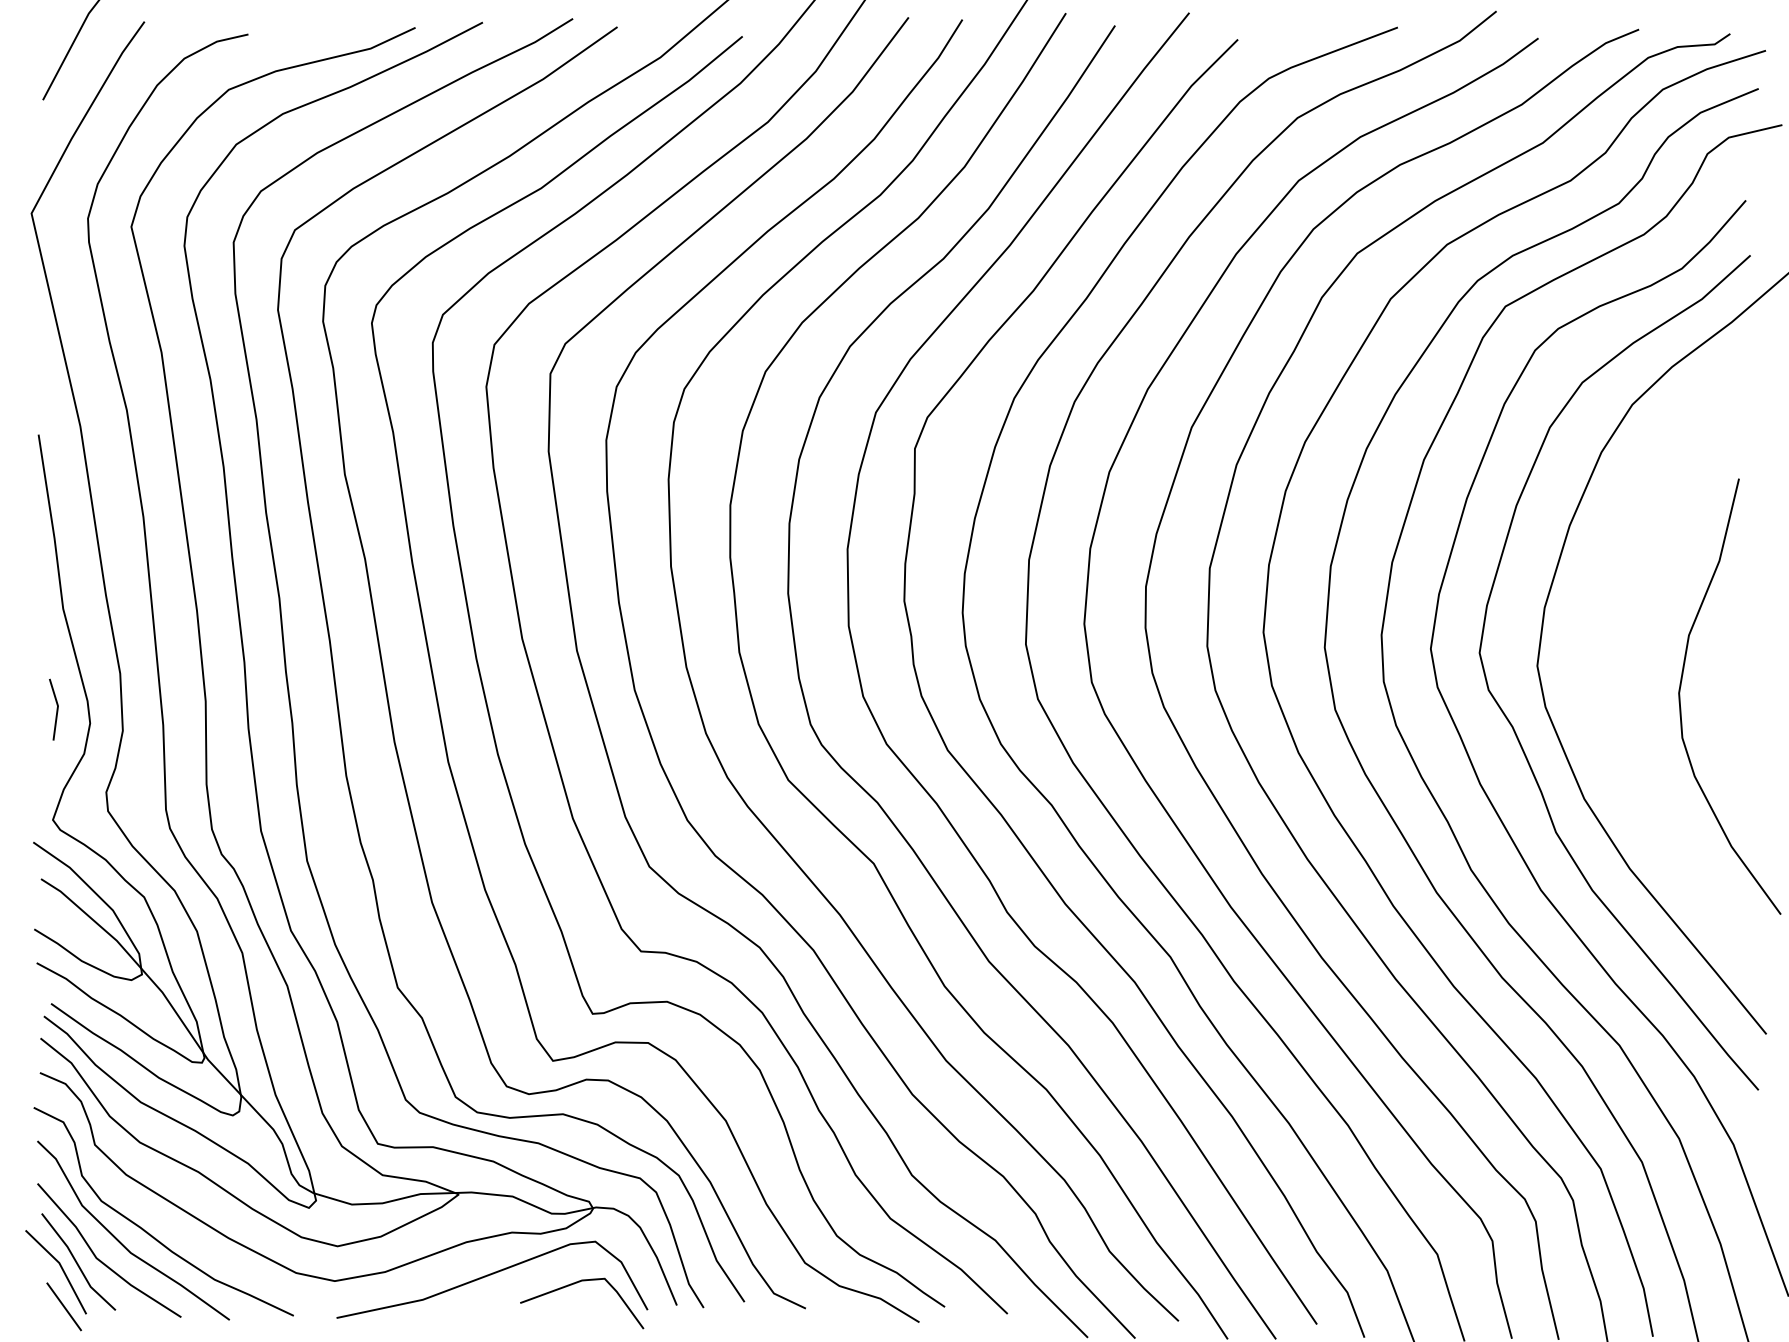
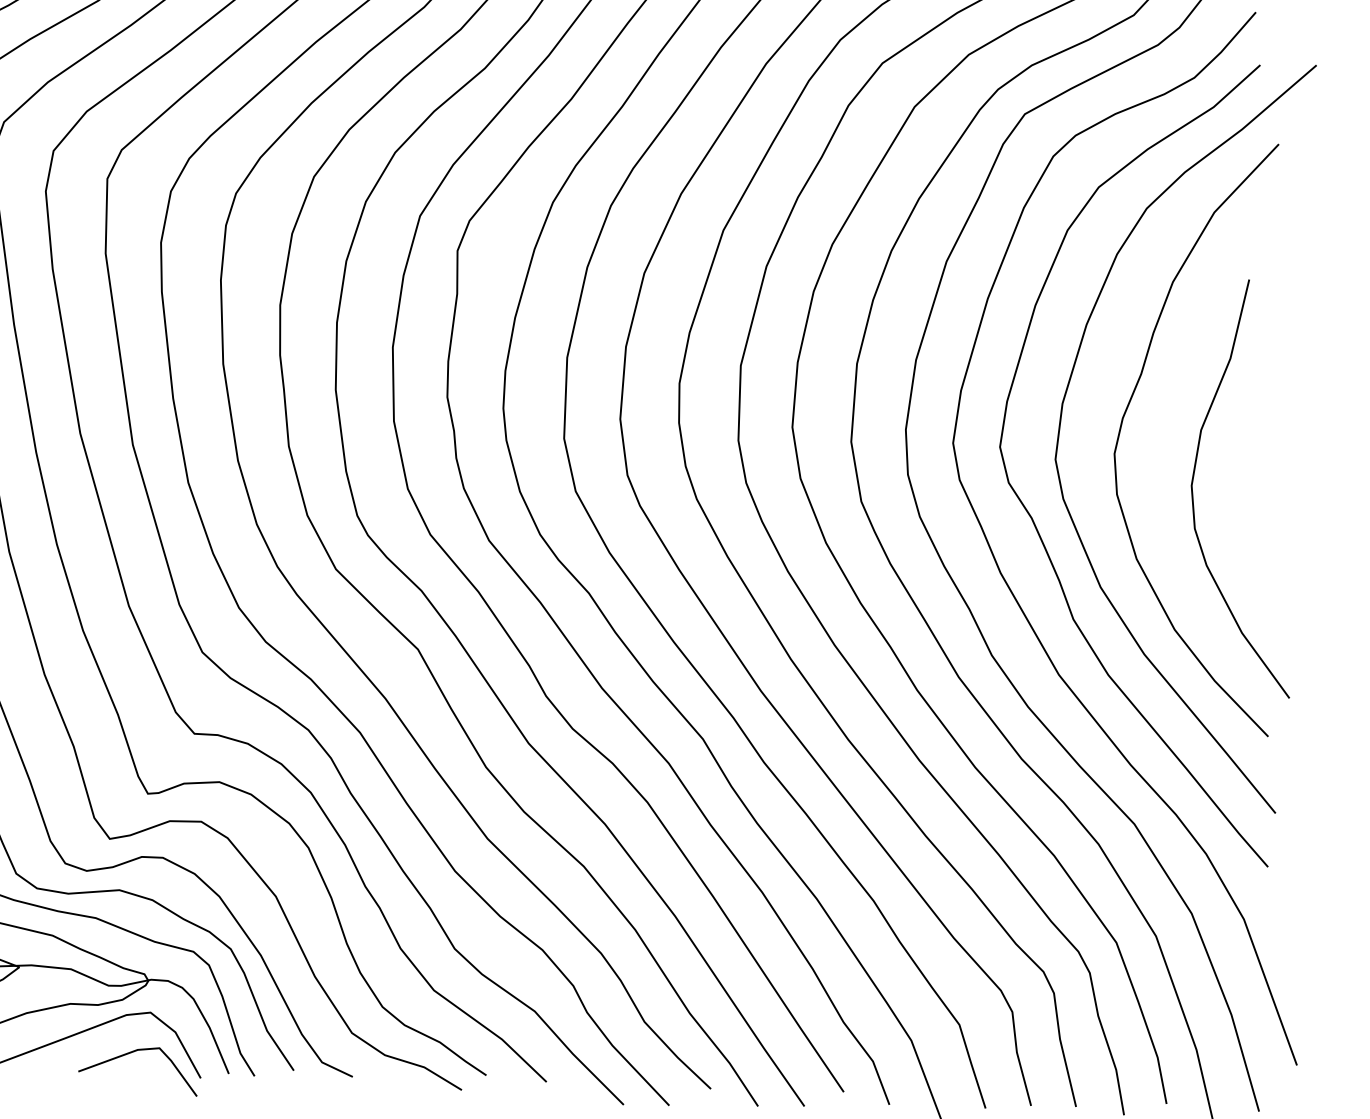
part: (1611, 616) -> (1126, 412), added

